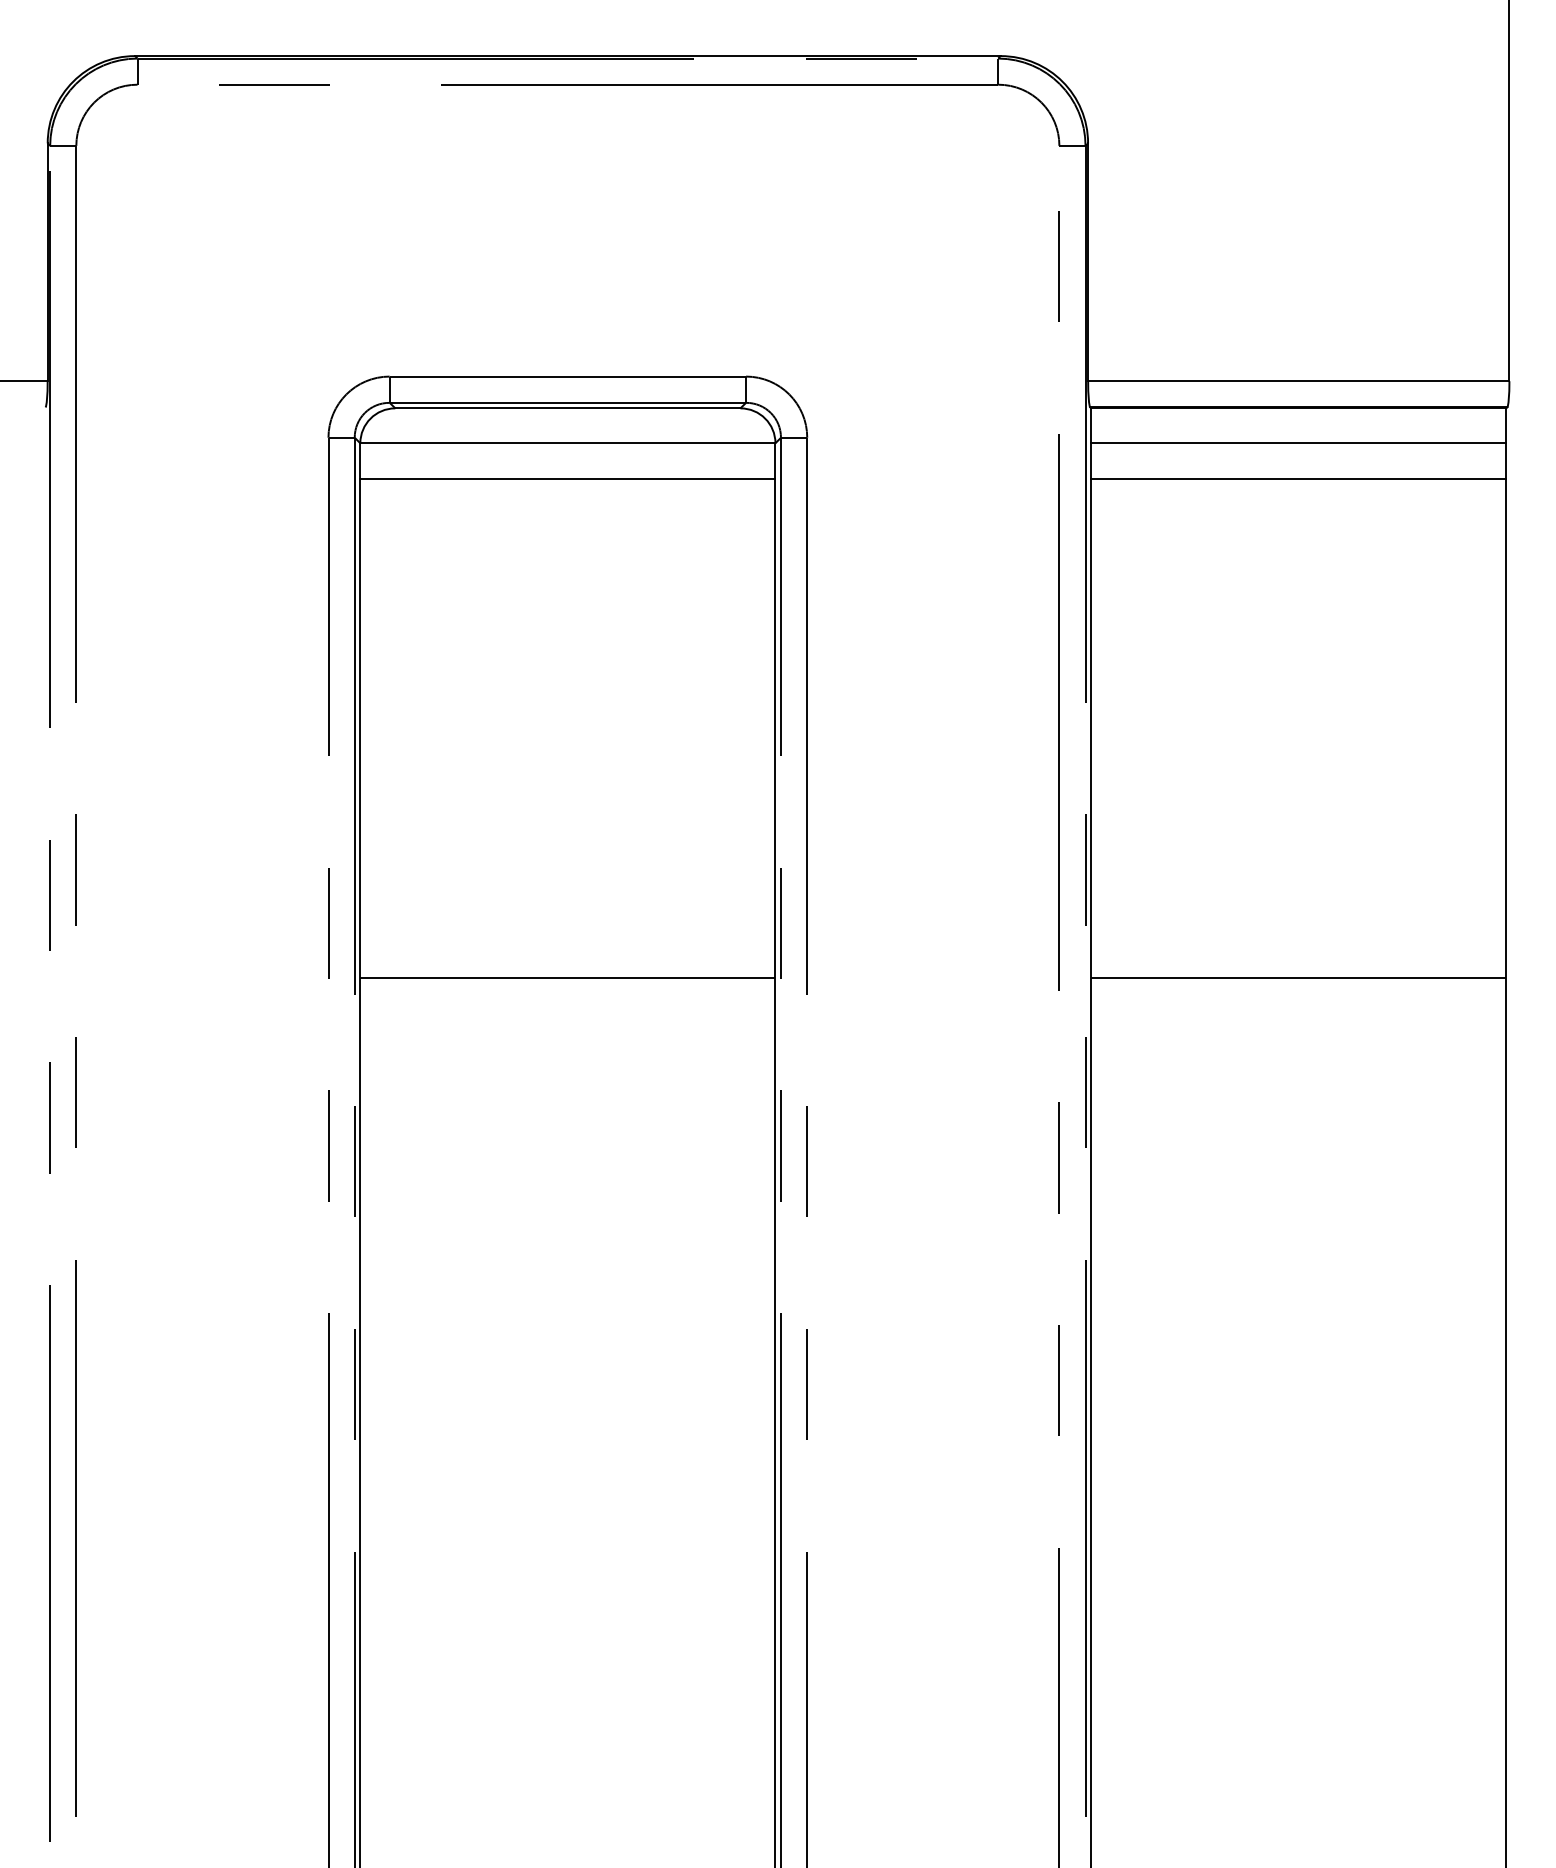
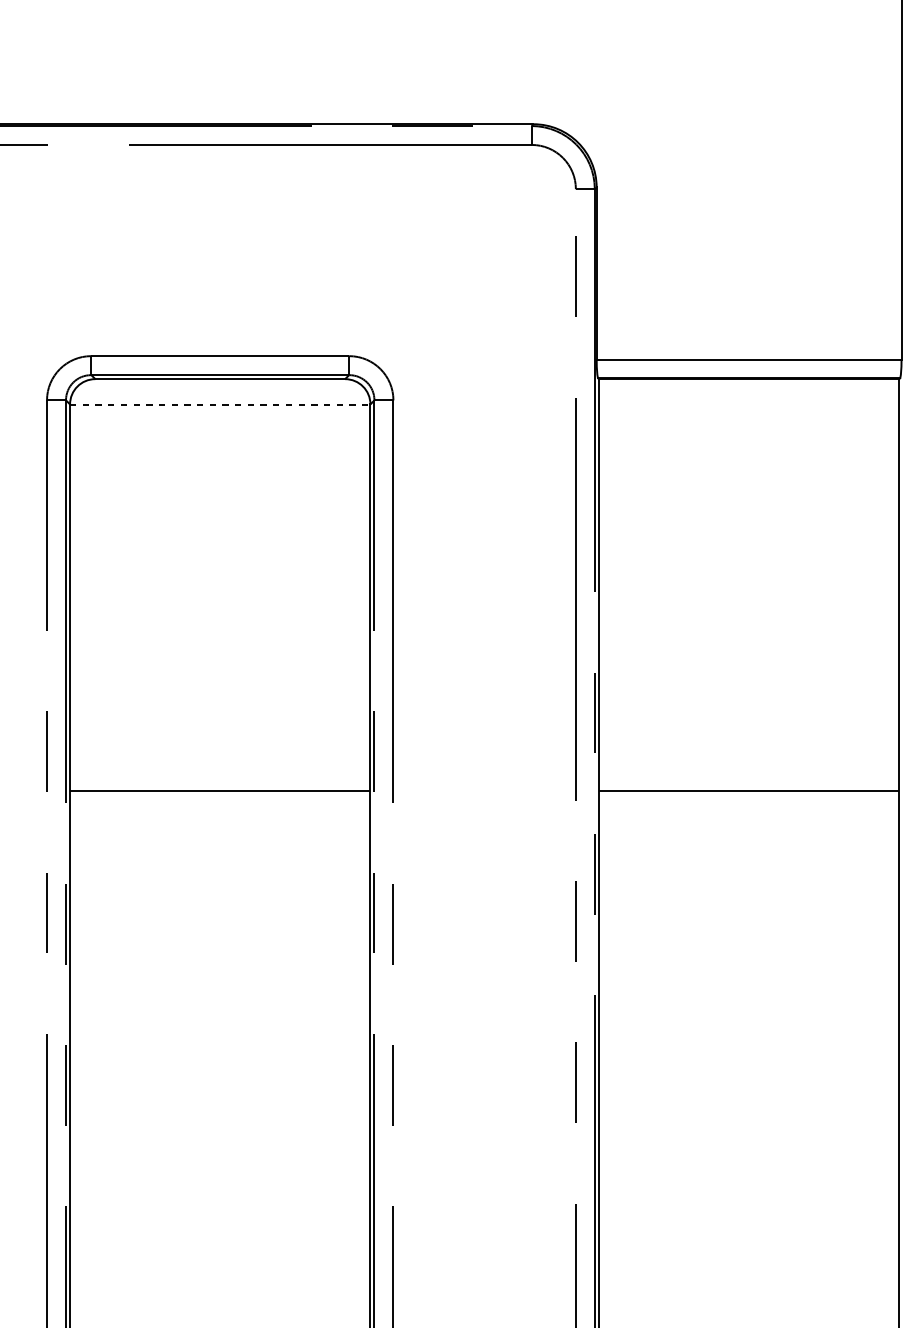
line: (567, 443) -> (219, 404), solid -> dashed
line: (1298, 443) -> (748, 404), removed
line: (567, 478) -> (219, 429), removed
line: (1298, 478) -> (748, 429), removed

